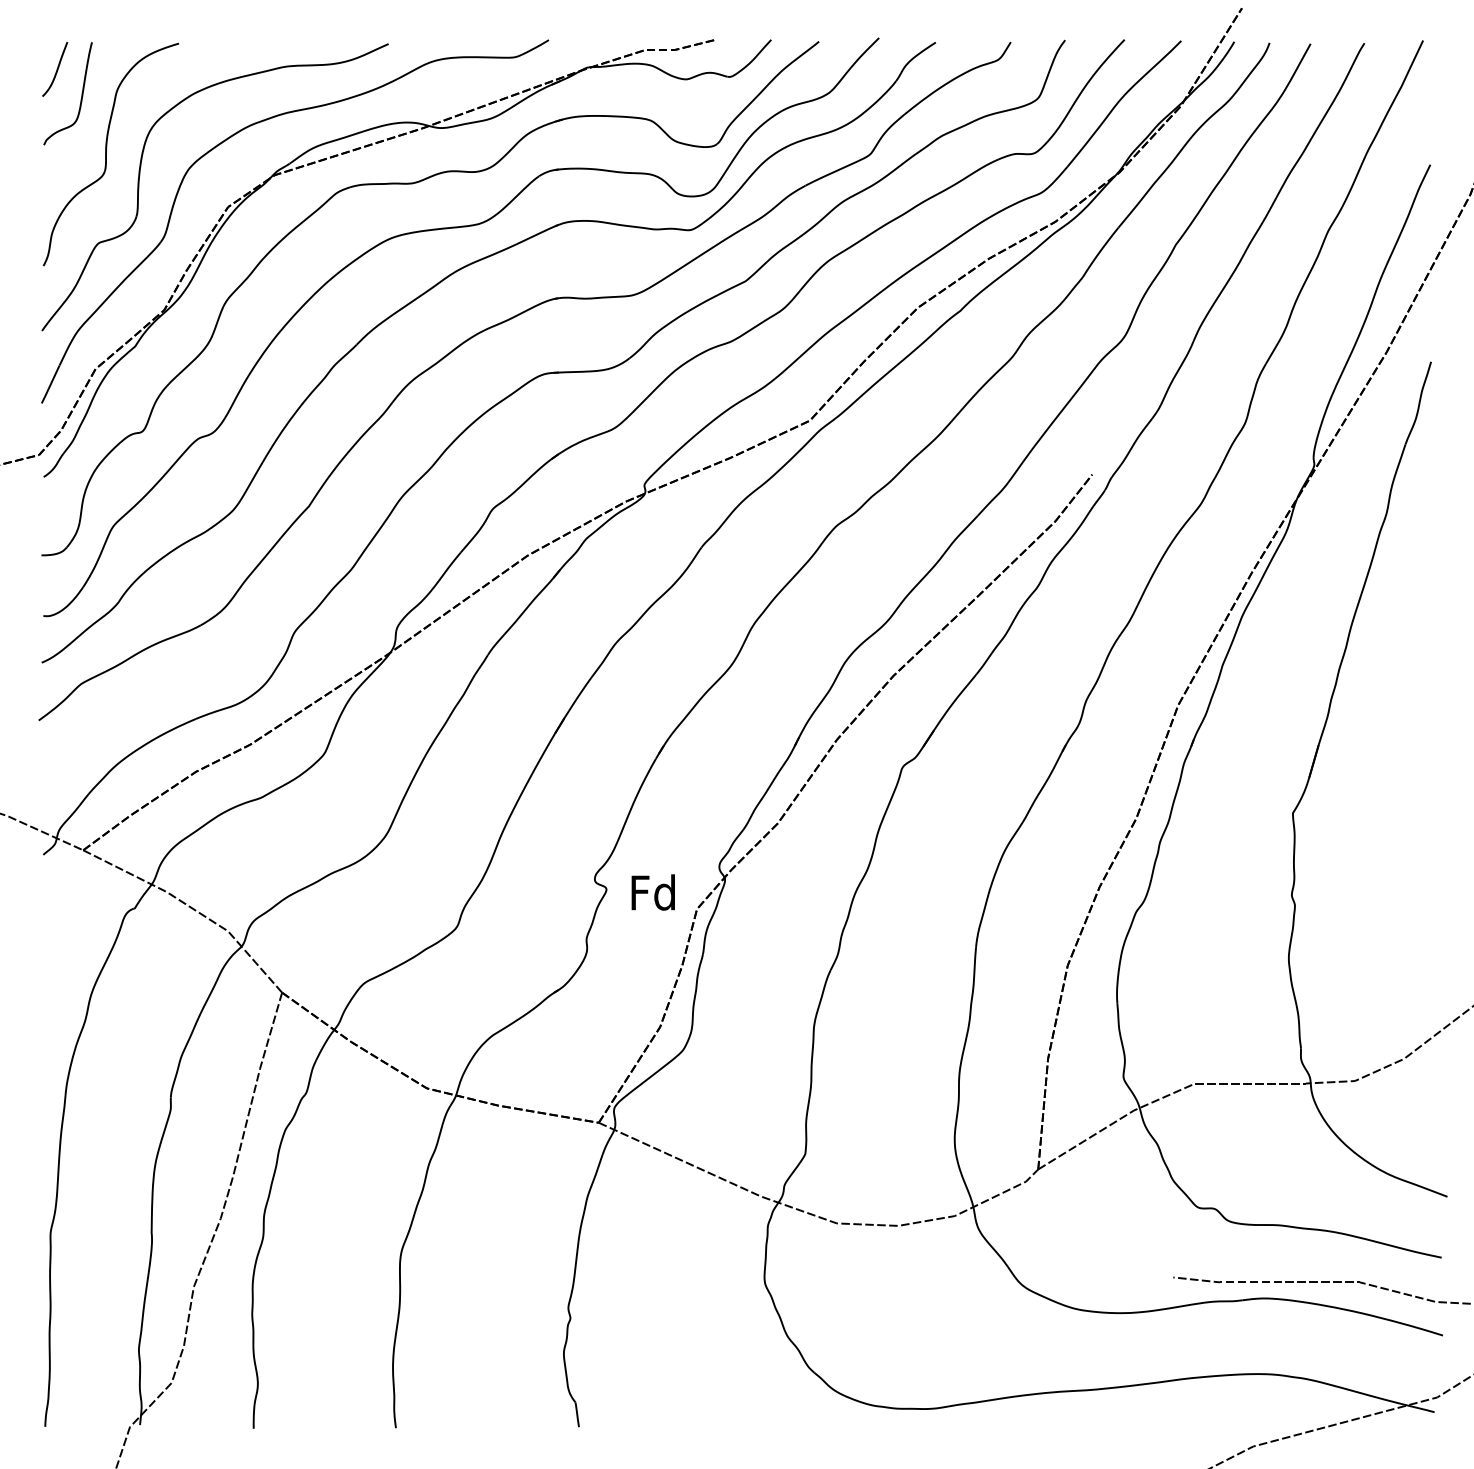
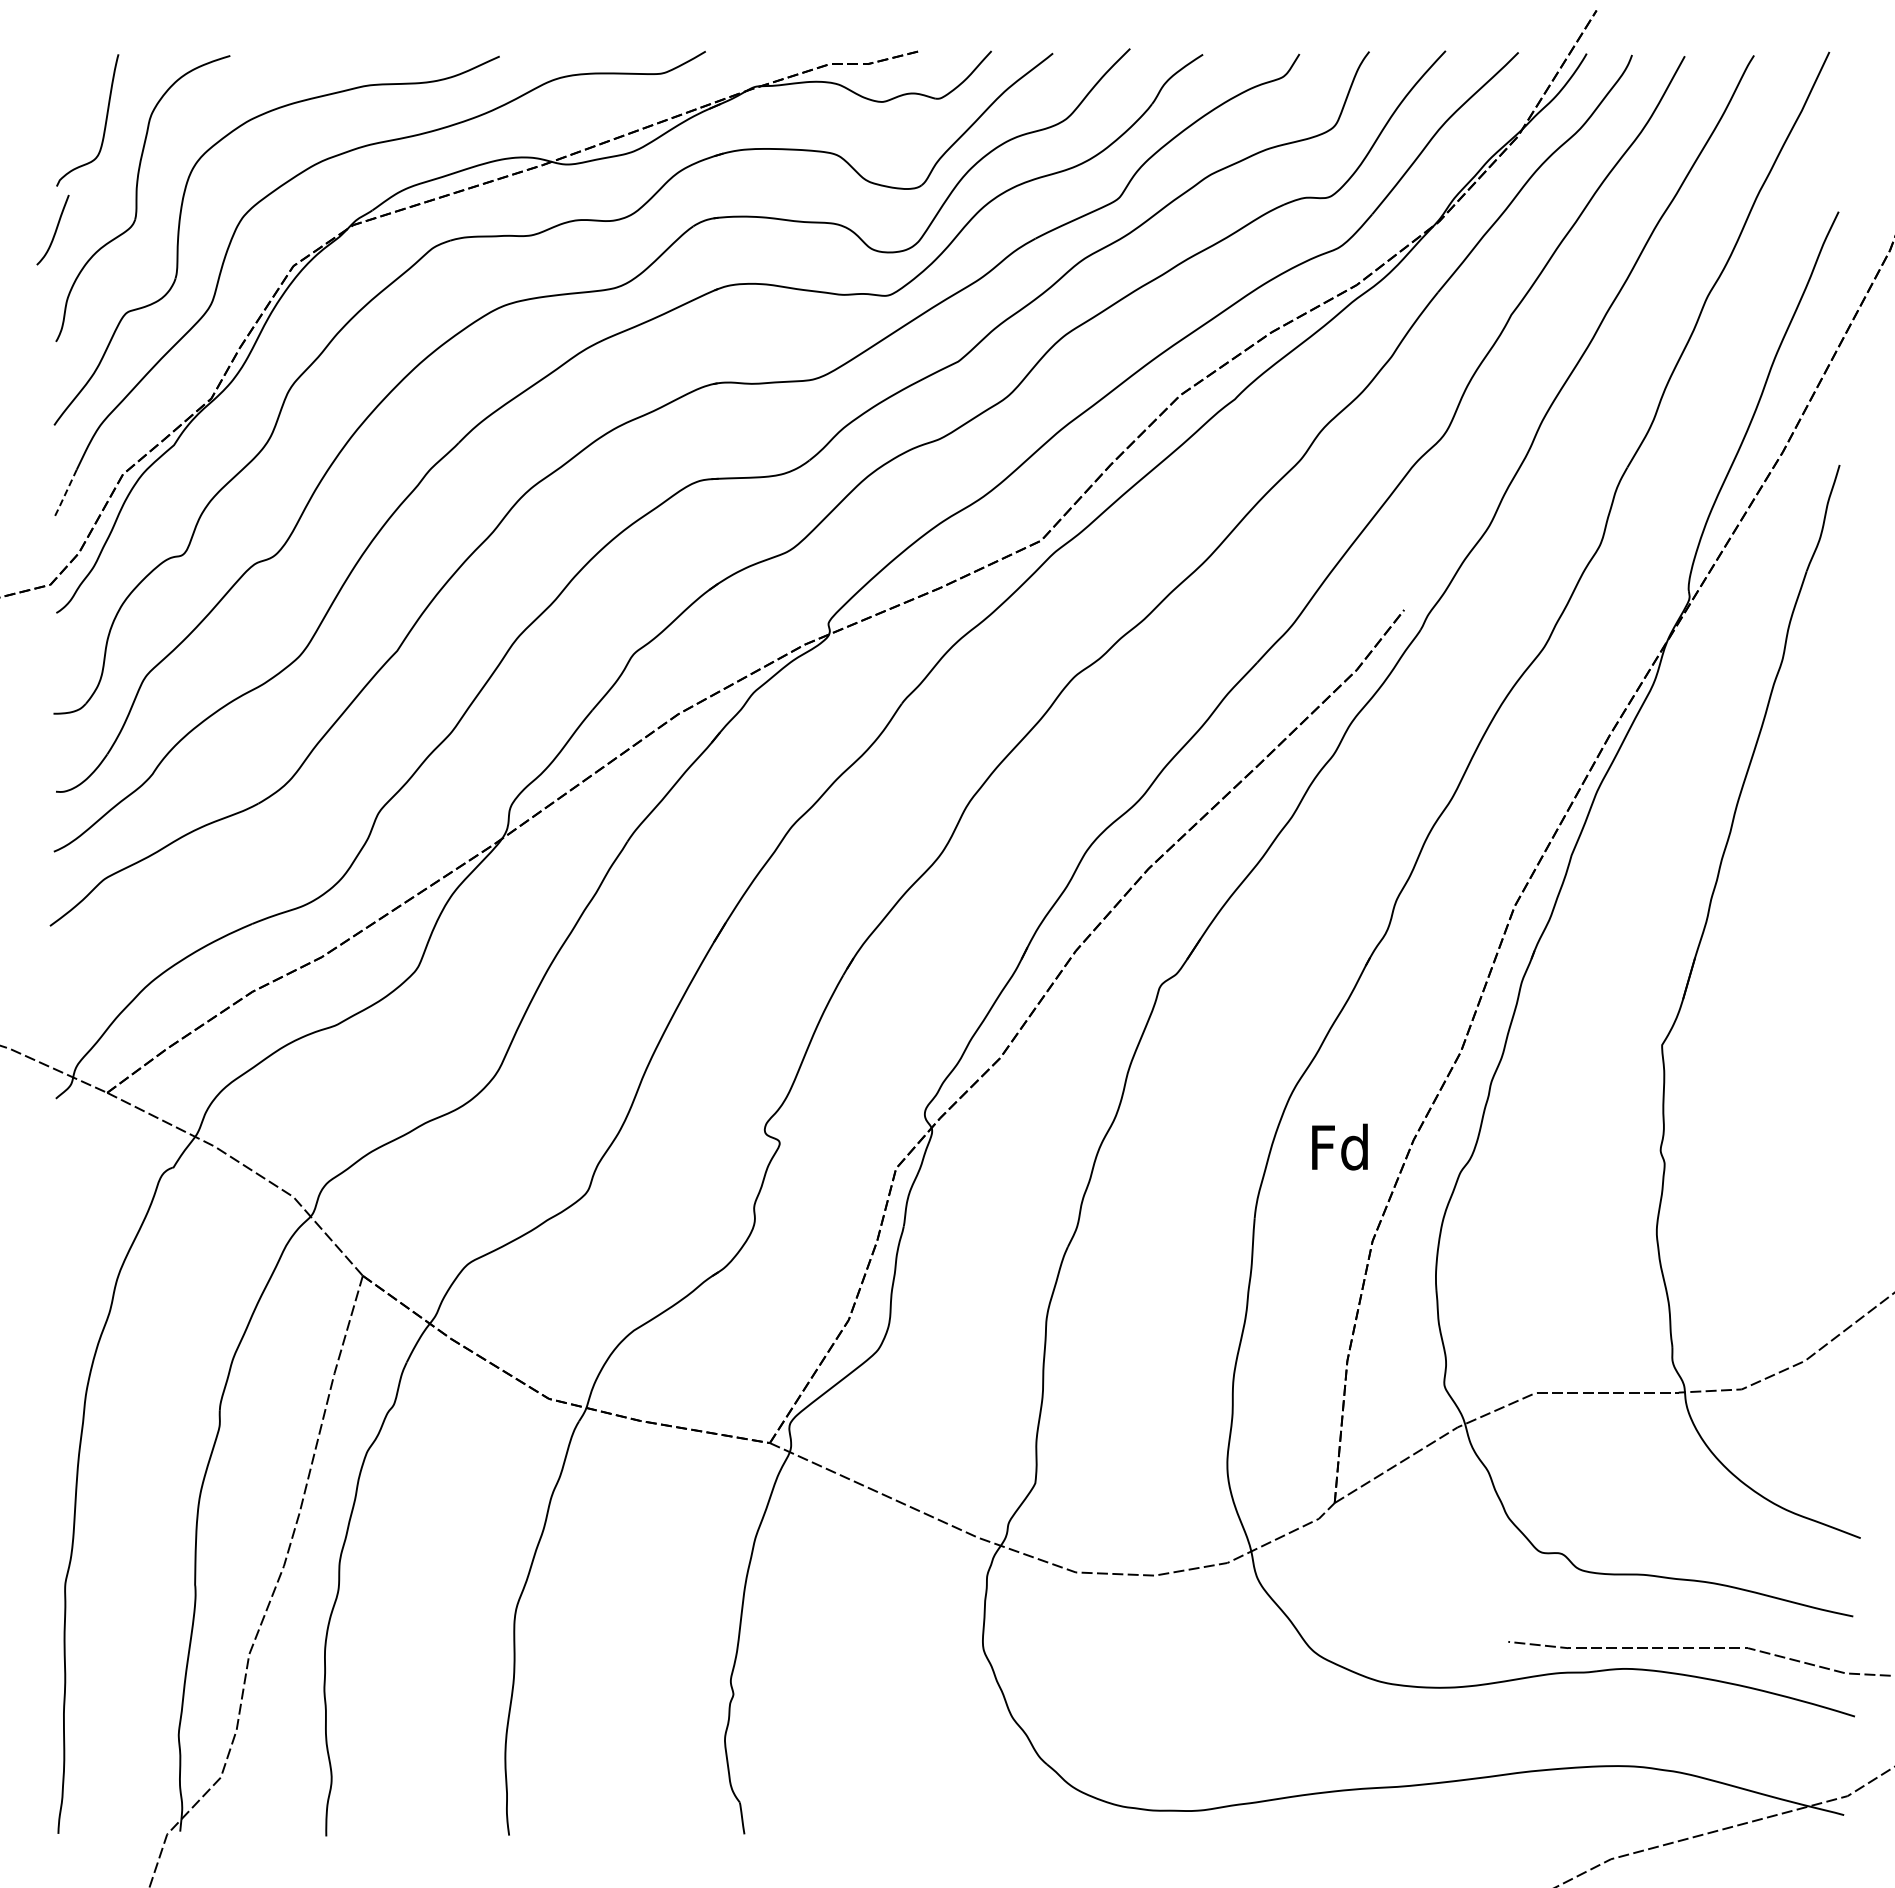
curve: (56, 70) -> (54, 231), moved
line: (50, 384) -> (65, 494), solid -> dashed
text: (652, 892) -> (1339, 1146), moved

